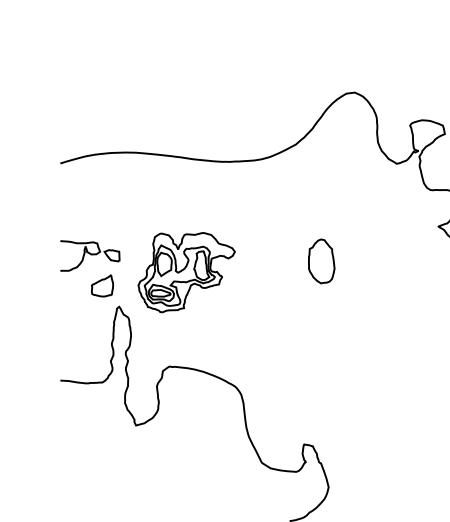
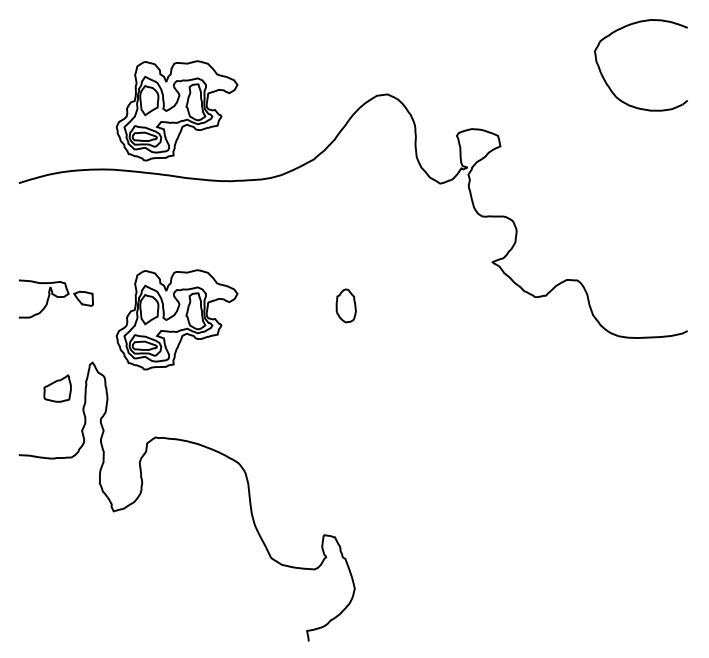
part: (186, 105) -> (176, 110), added
part: (321, 261) -> (346, 305), size x0.6
part: (102, 285) -> (57, 388), moved

